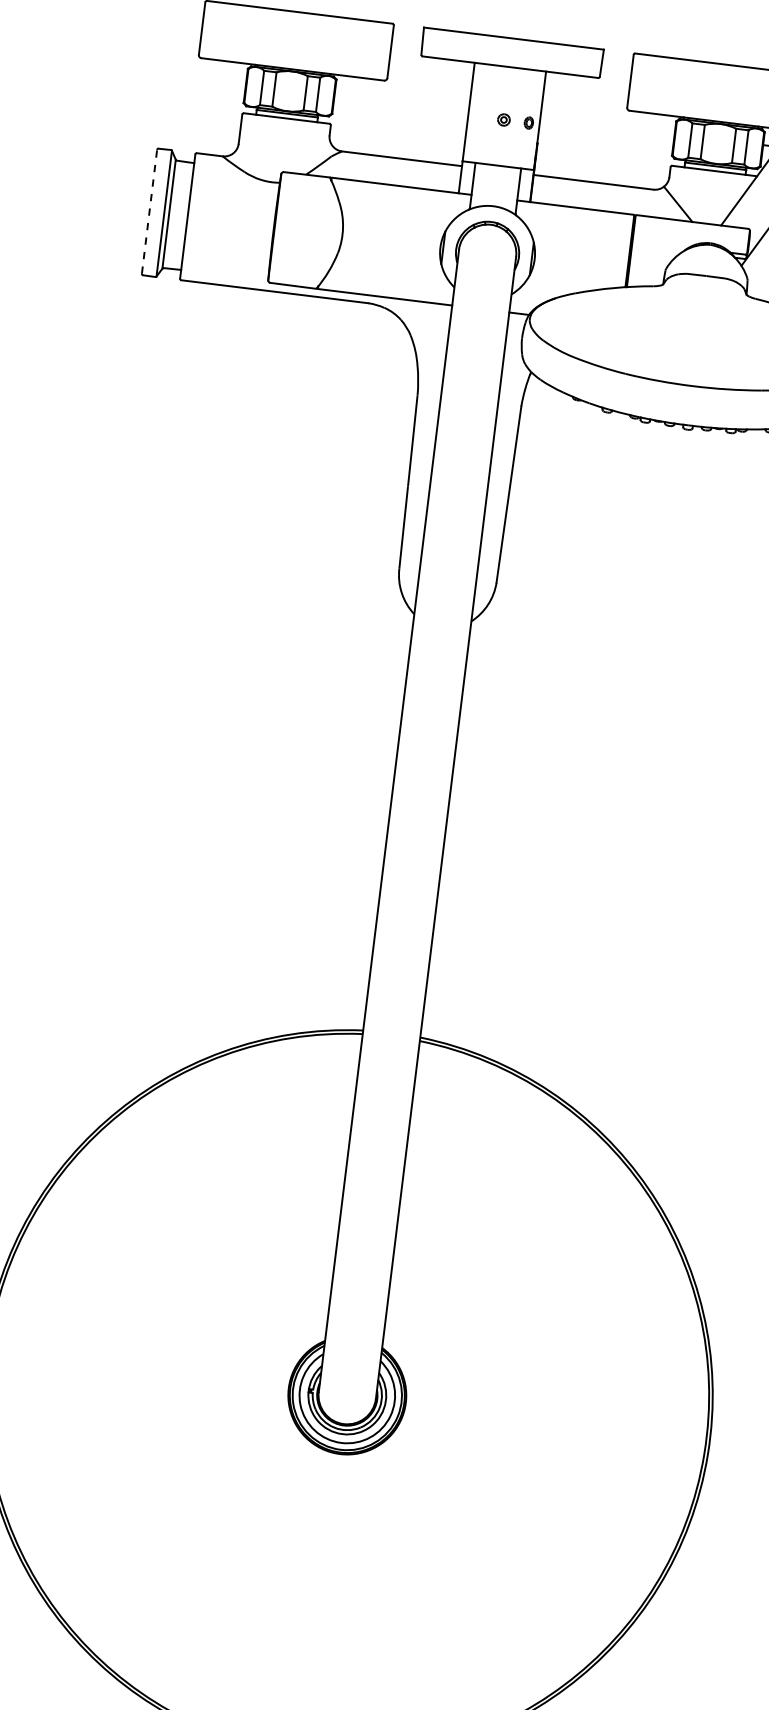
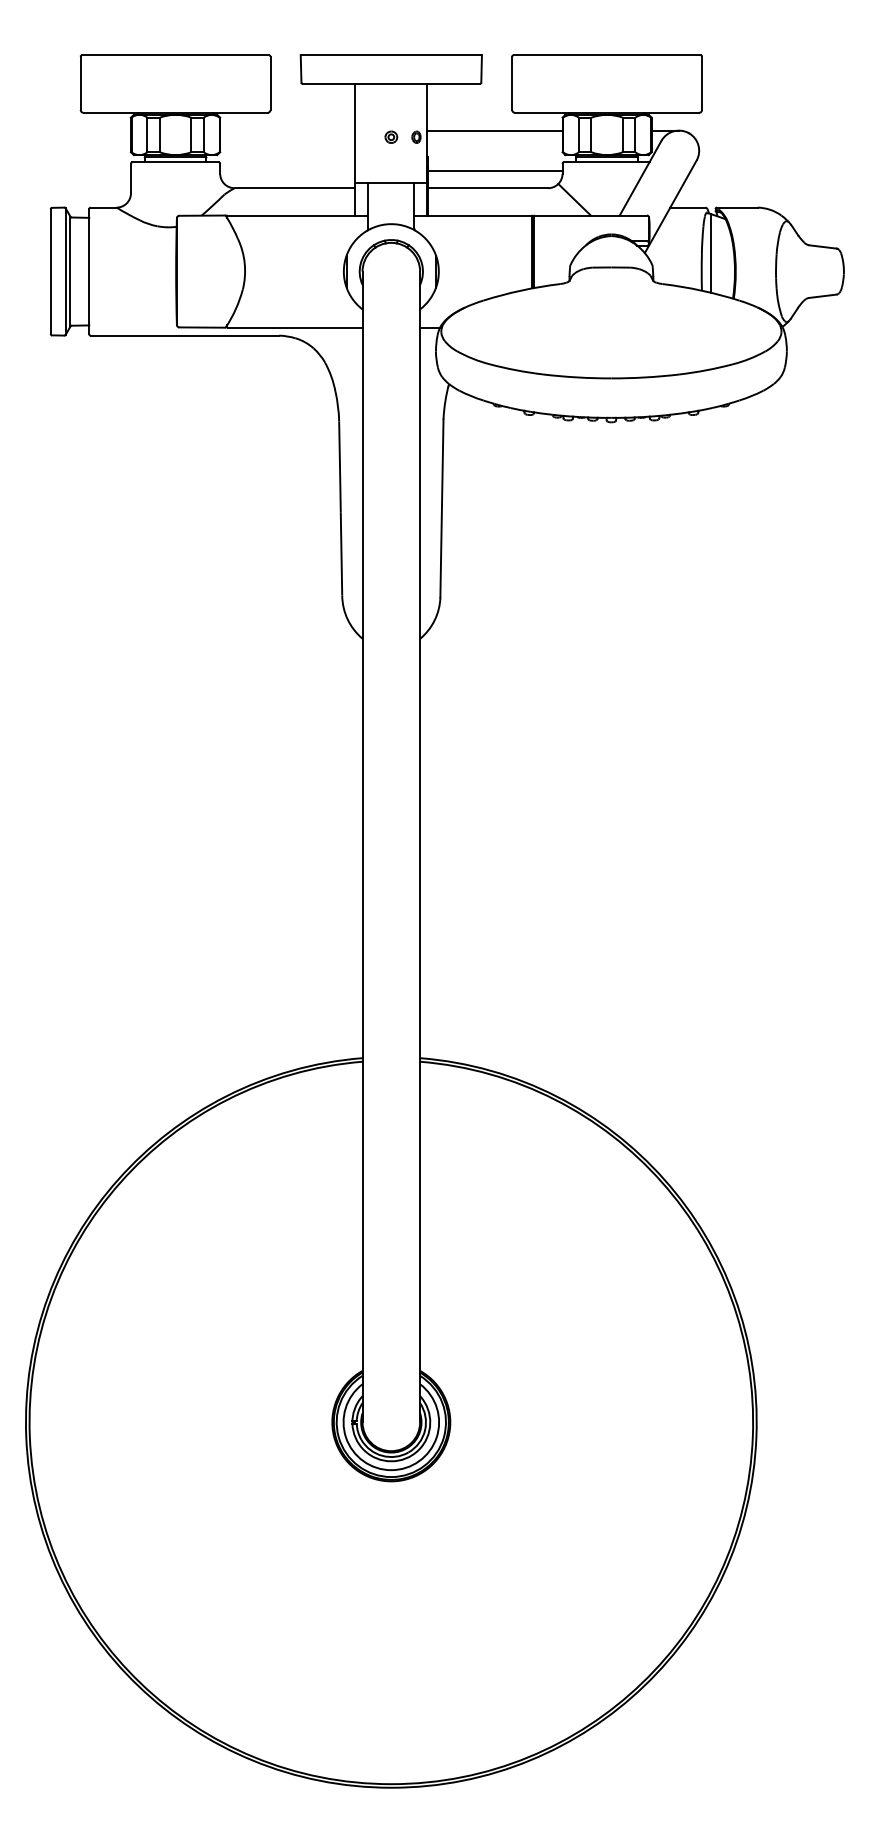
line: (607, 125) -> (494, 130), added
line: (602, 165) -> (494, 170), added
line: (149, 211) -> (50, 271), dashed -> solid

